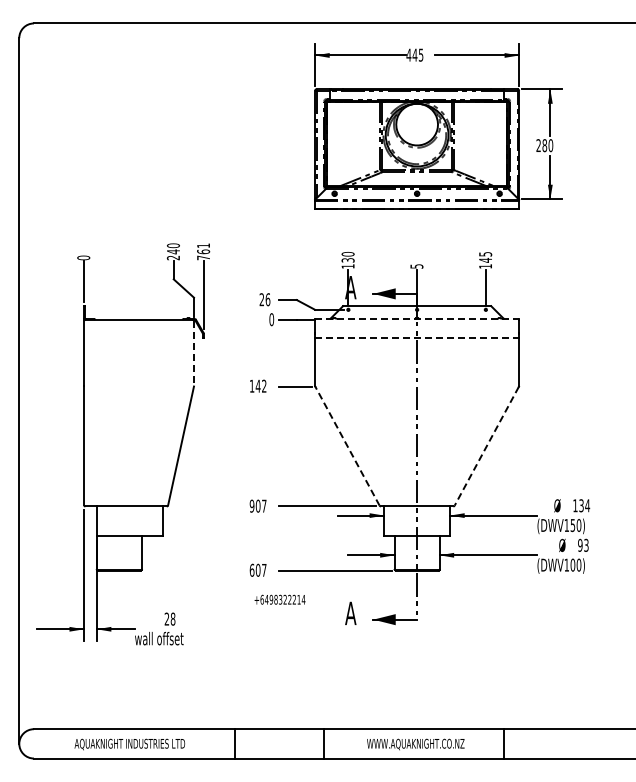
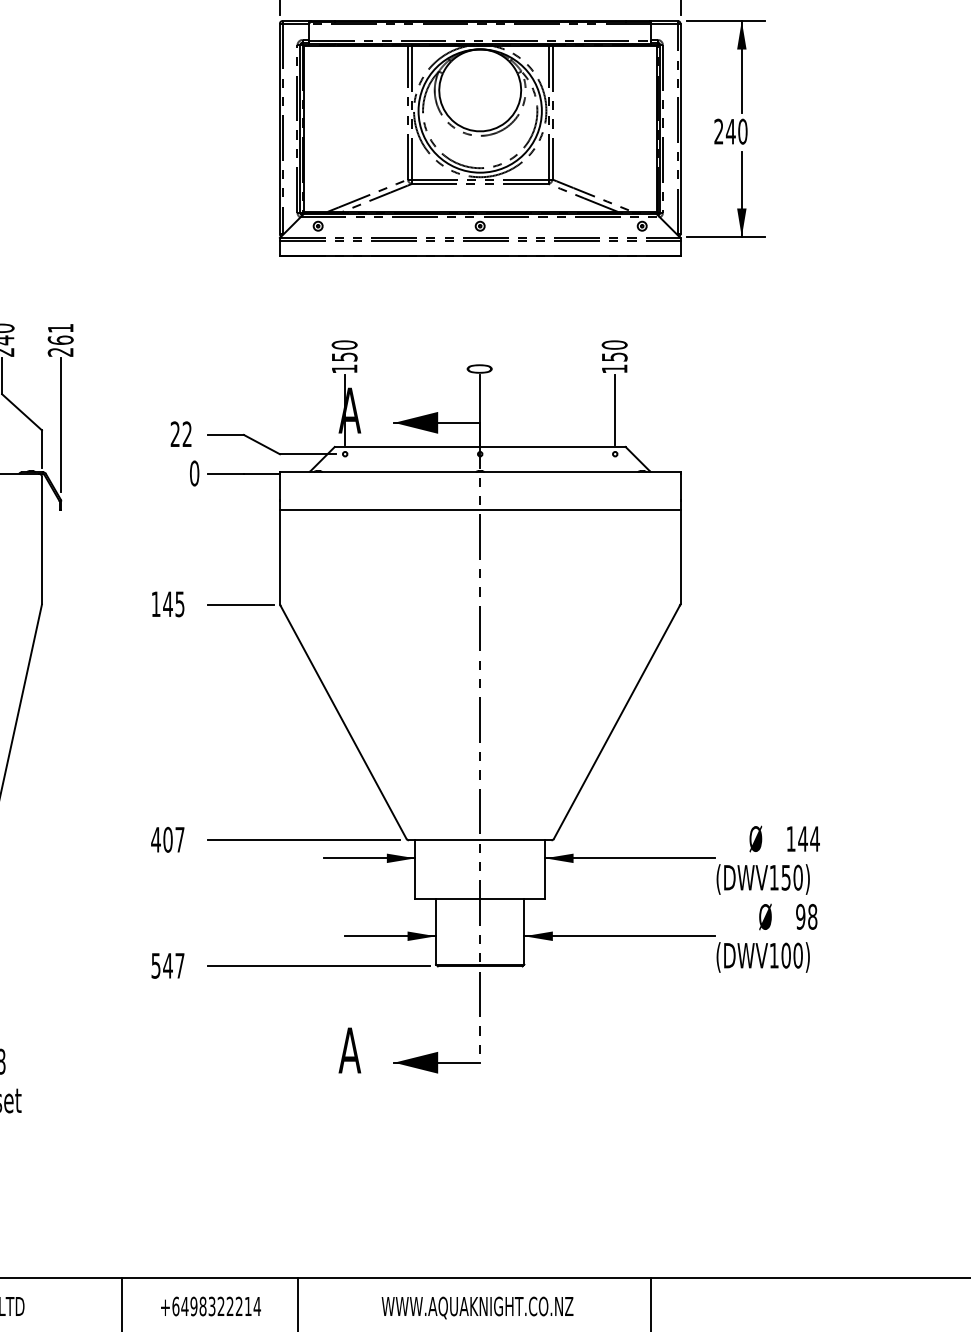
text: (544, 145) -> (730, 131), 280 -> 240
text: (485, 256) -> (614, 349), 145 -> 150
text: (203, 257) -> (60, 351), 761 -> 261
text: (347, 260) -> (343, 357), 130 -> 150
text: (416, 266) -> (478, 369), 5 -> 0
text: (267, 299) -> (186, 433), 26 -> 22
line: (417, 319) -> (480, 473), dashed -> solid
line: (417, 338) -> (480, 510), dashed -> solid
line: (194, 354) -> (42, 541), dashed -> solid
text: (264, 385) -> (180, 602), 142 -> 145
line: (347, 446) -> (343, 722), dashed -> solid
line: (486, 446) -> (616, 722), dashed -> solid
text: (251, 505) -> (154, 838), 907 -> 407
text: (581, 505) -> (803, 838), 134 -> 144
text: (586, 545) -> (812, 917), 93 -> 98
text: (254, 569) -> (160, 964), 607 -> 547
text: (279, 599) -> (209, 1305), moved

